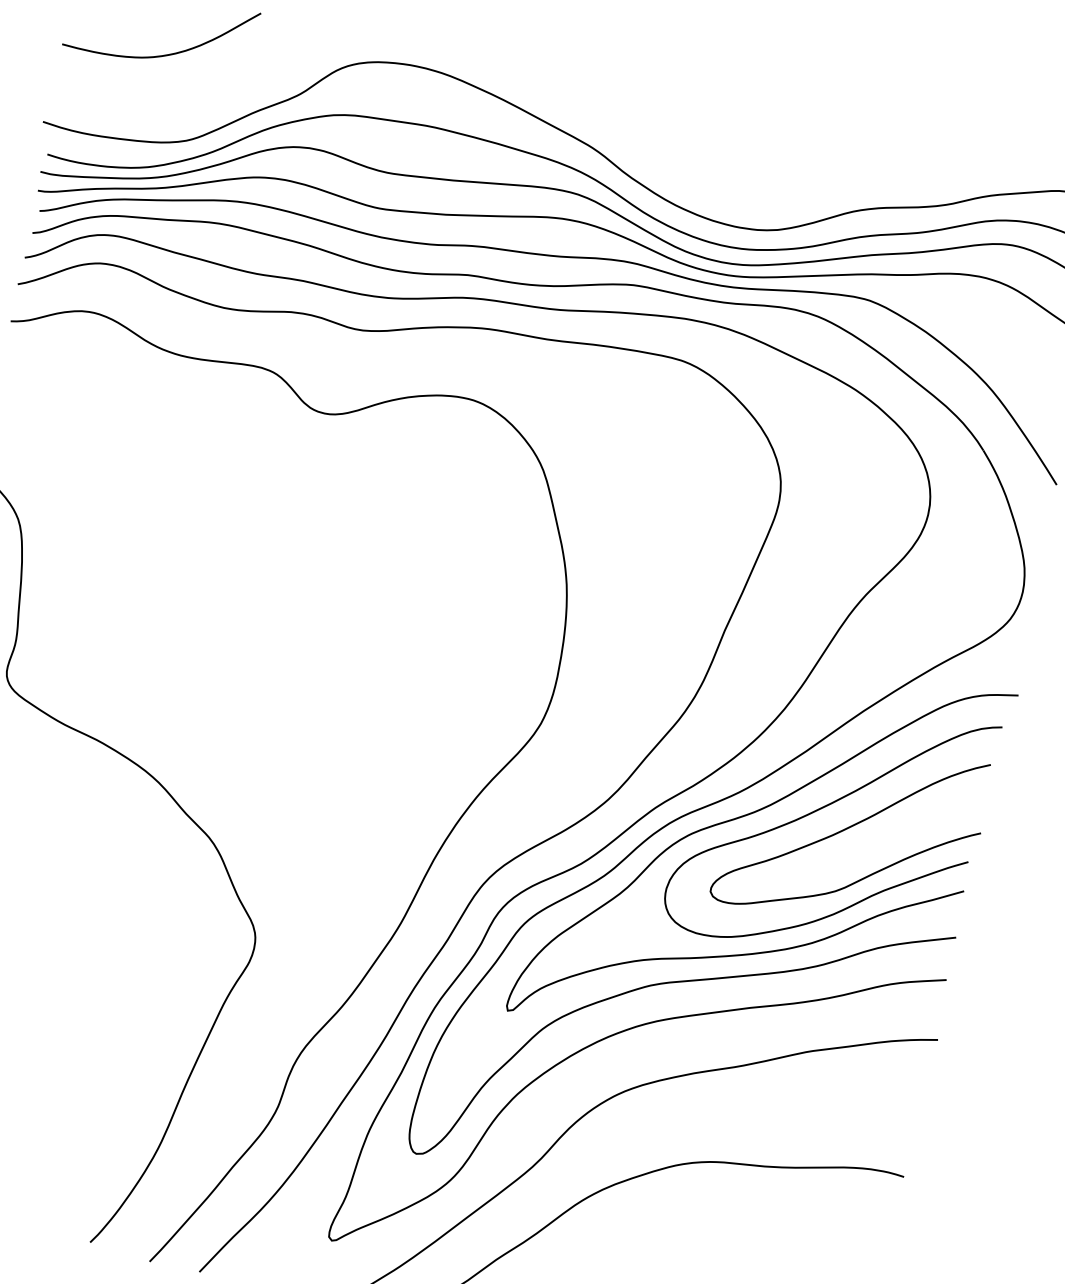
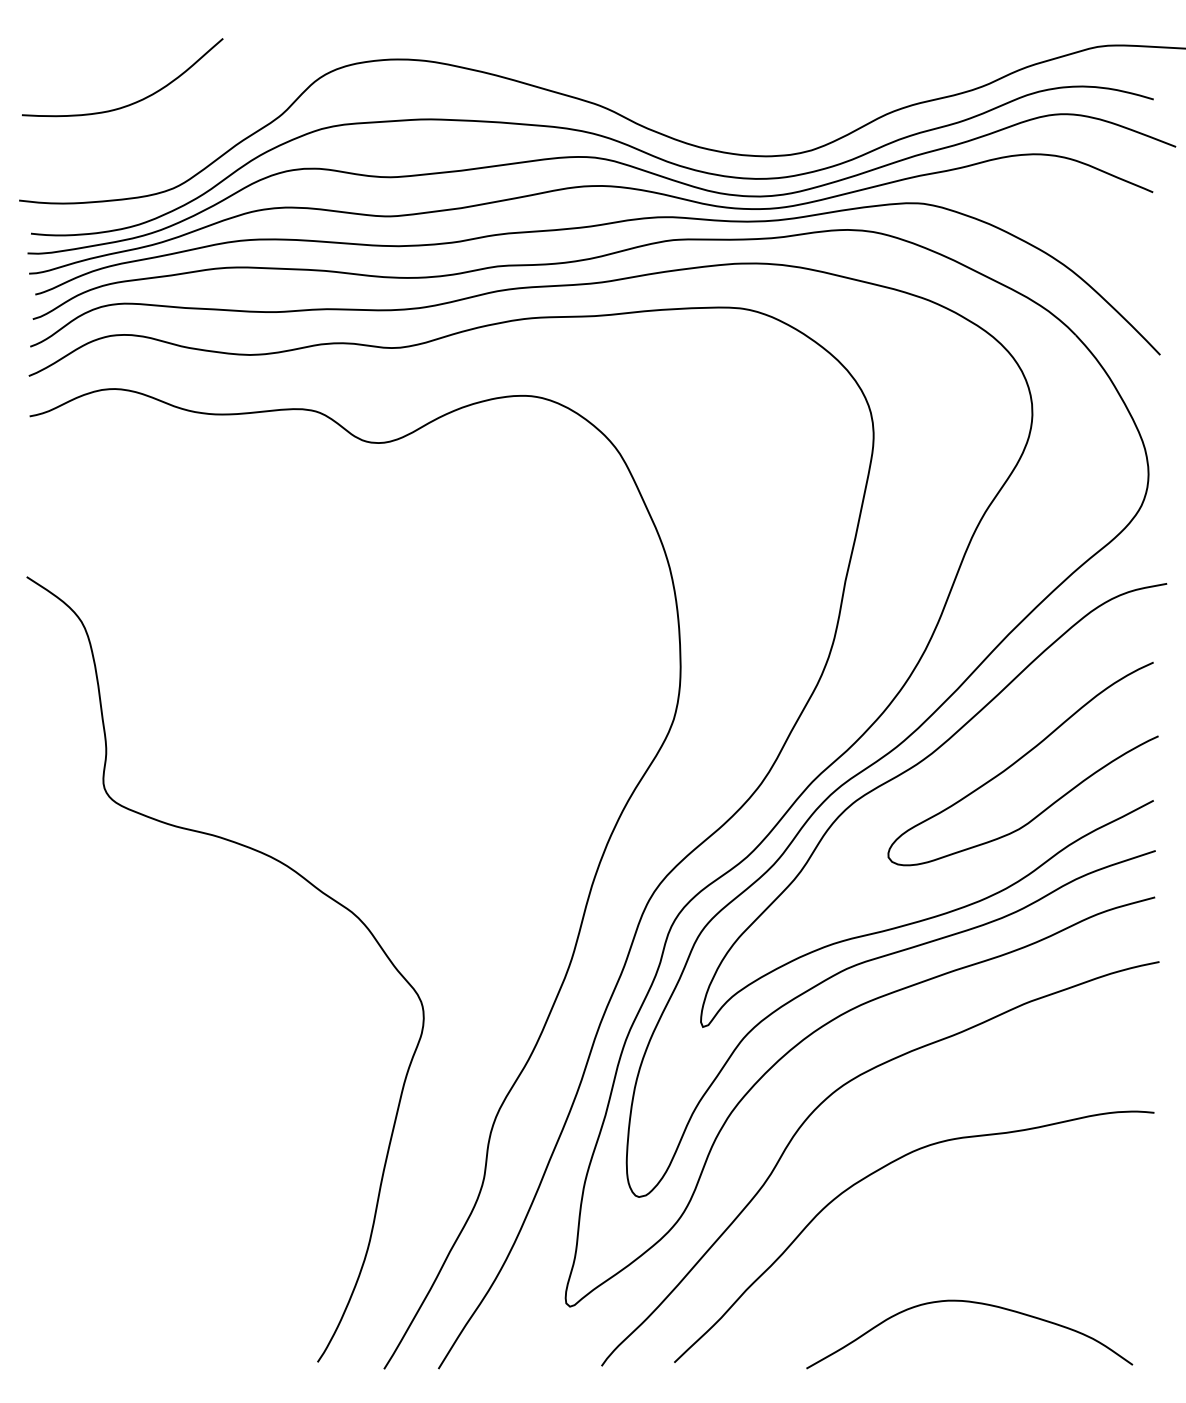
curve: (820, 809) -> (985, 747), removed

